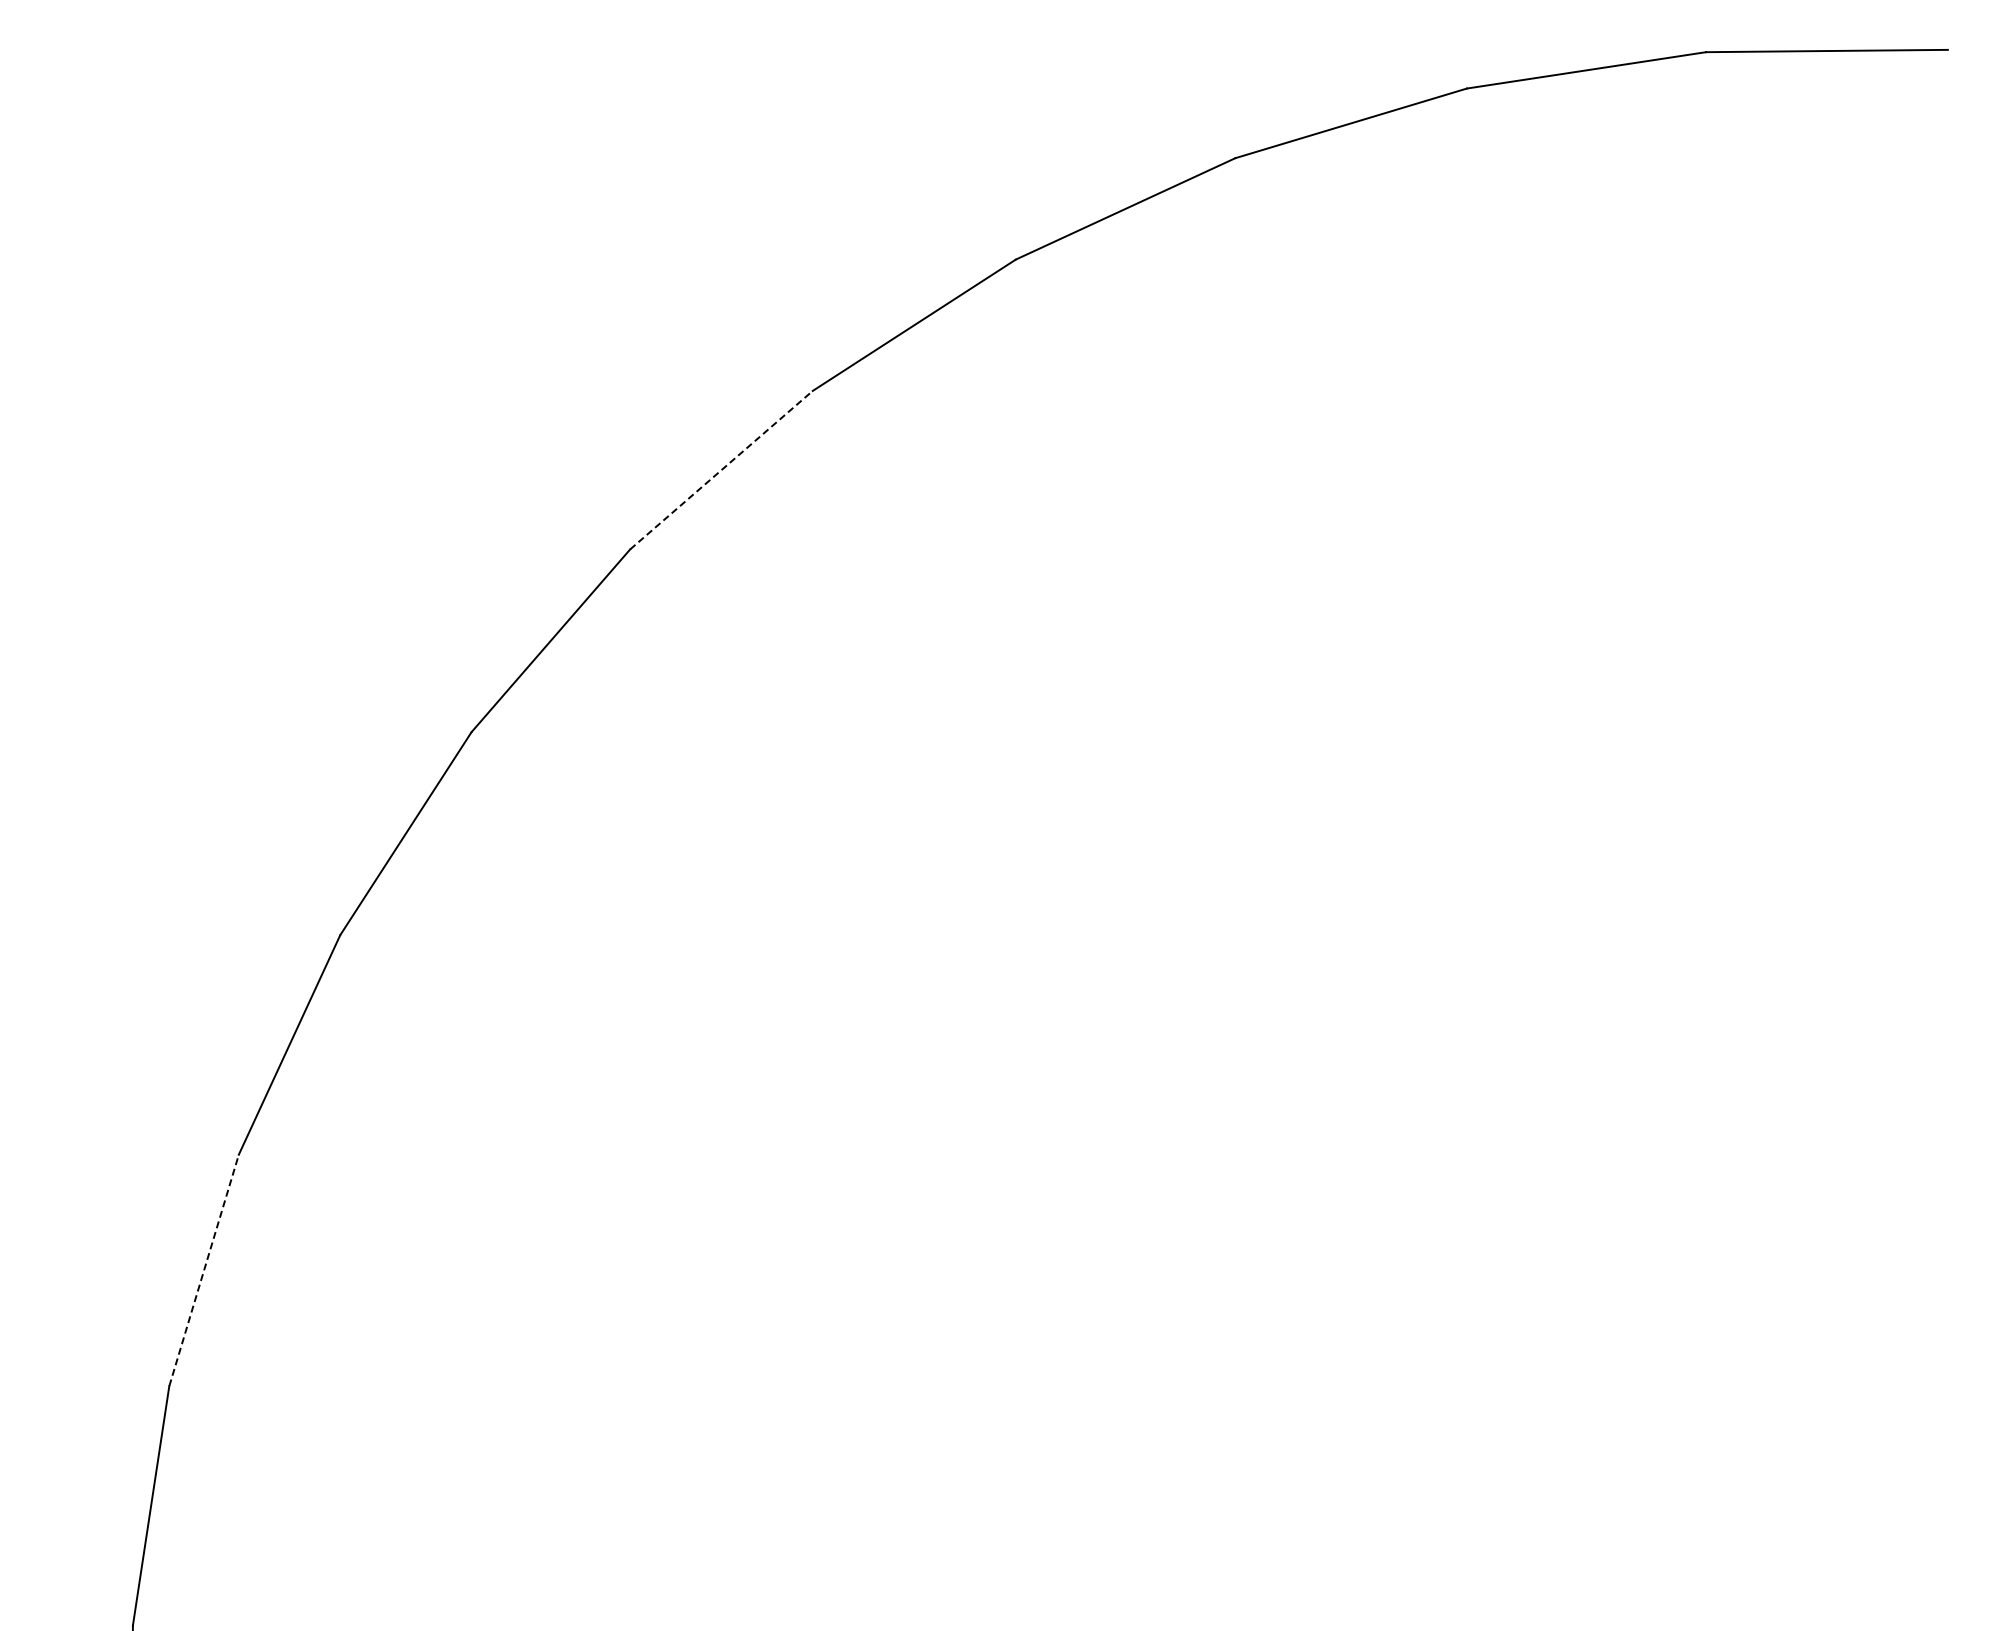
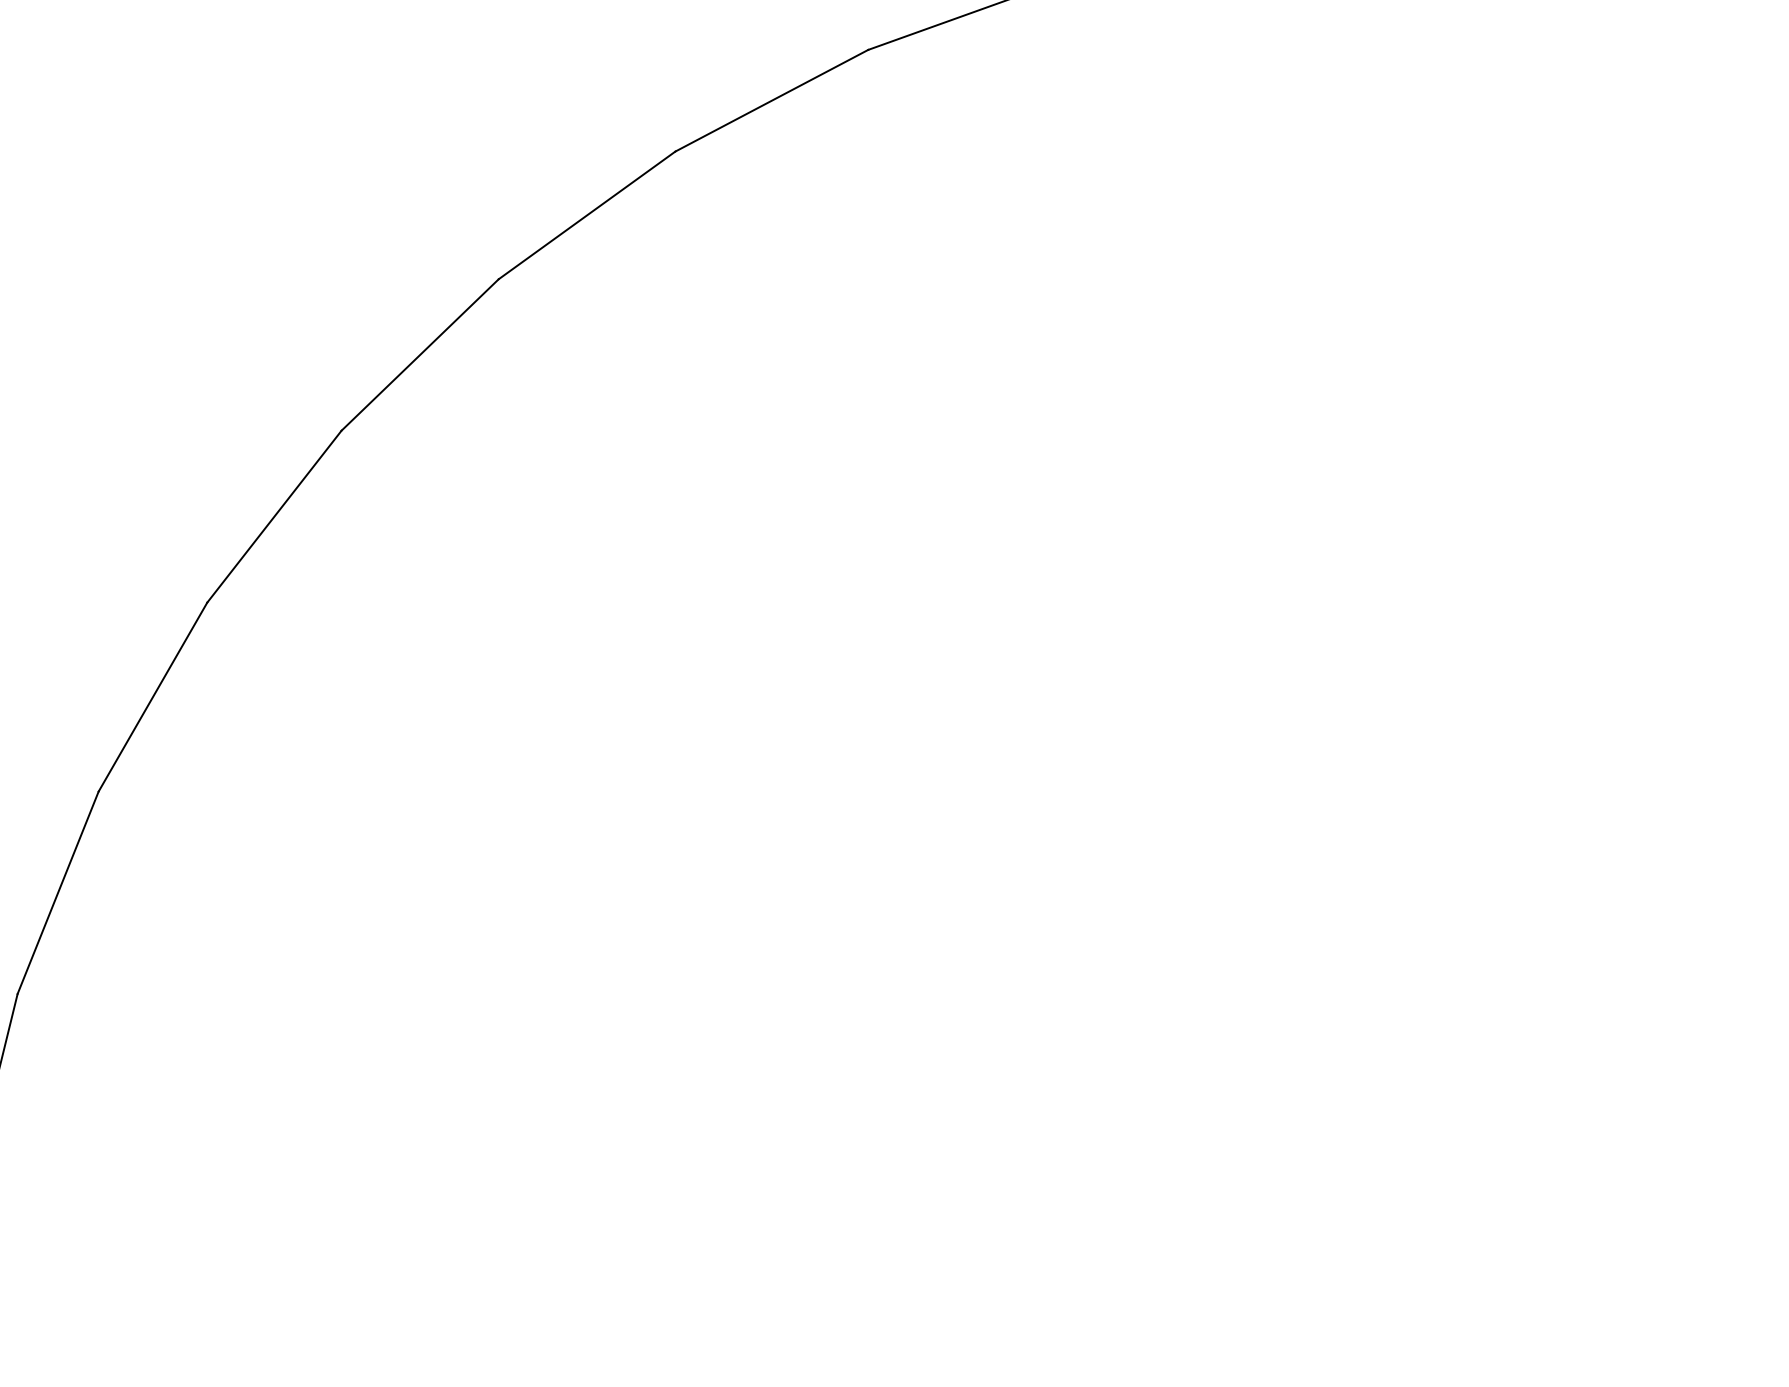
line: (721, 470) -> (587, 215), dashed -> solid
line: (204, 1270) -> (58, 892), dashed -> solid

